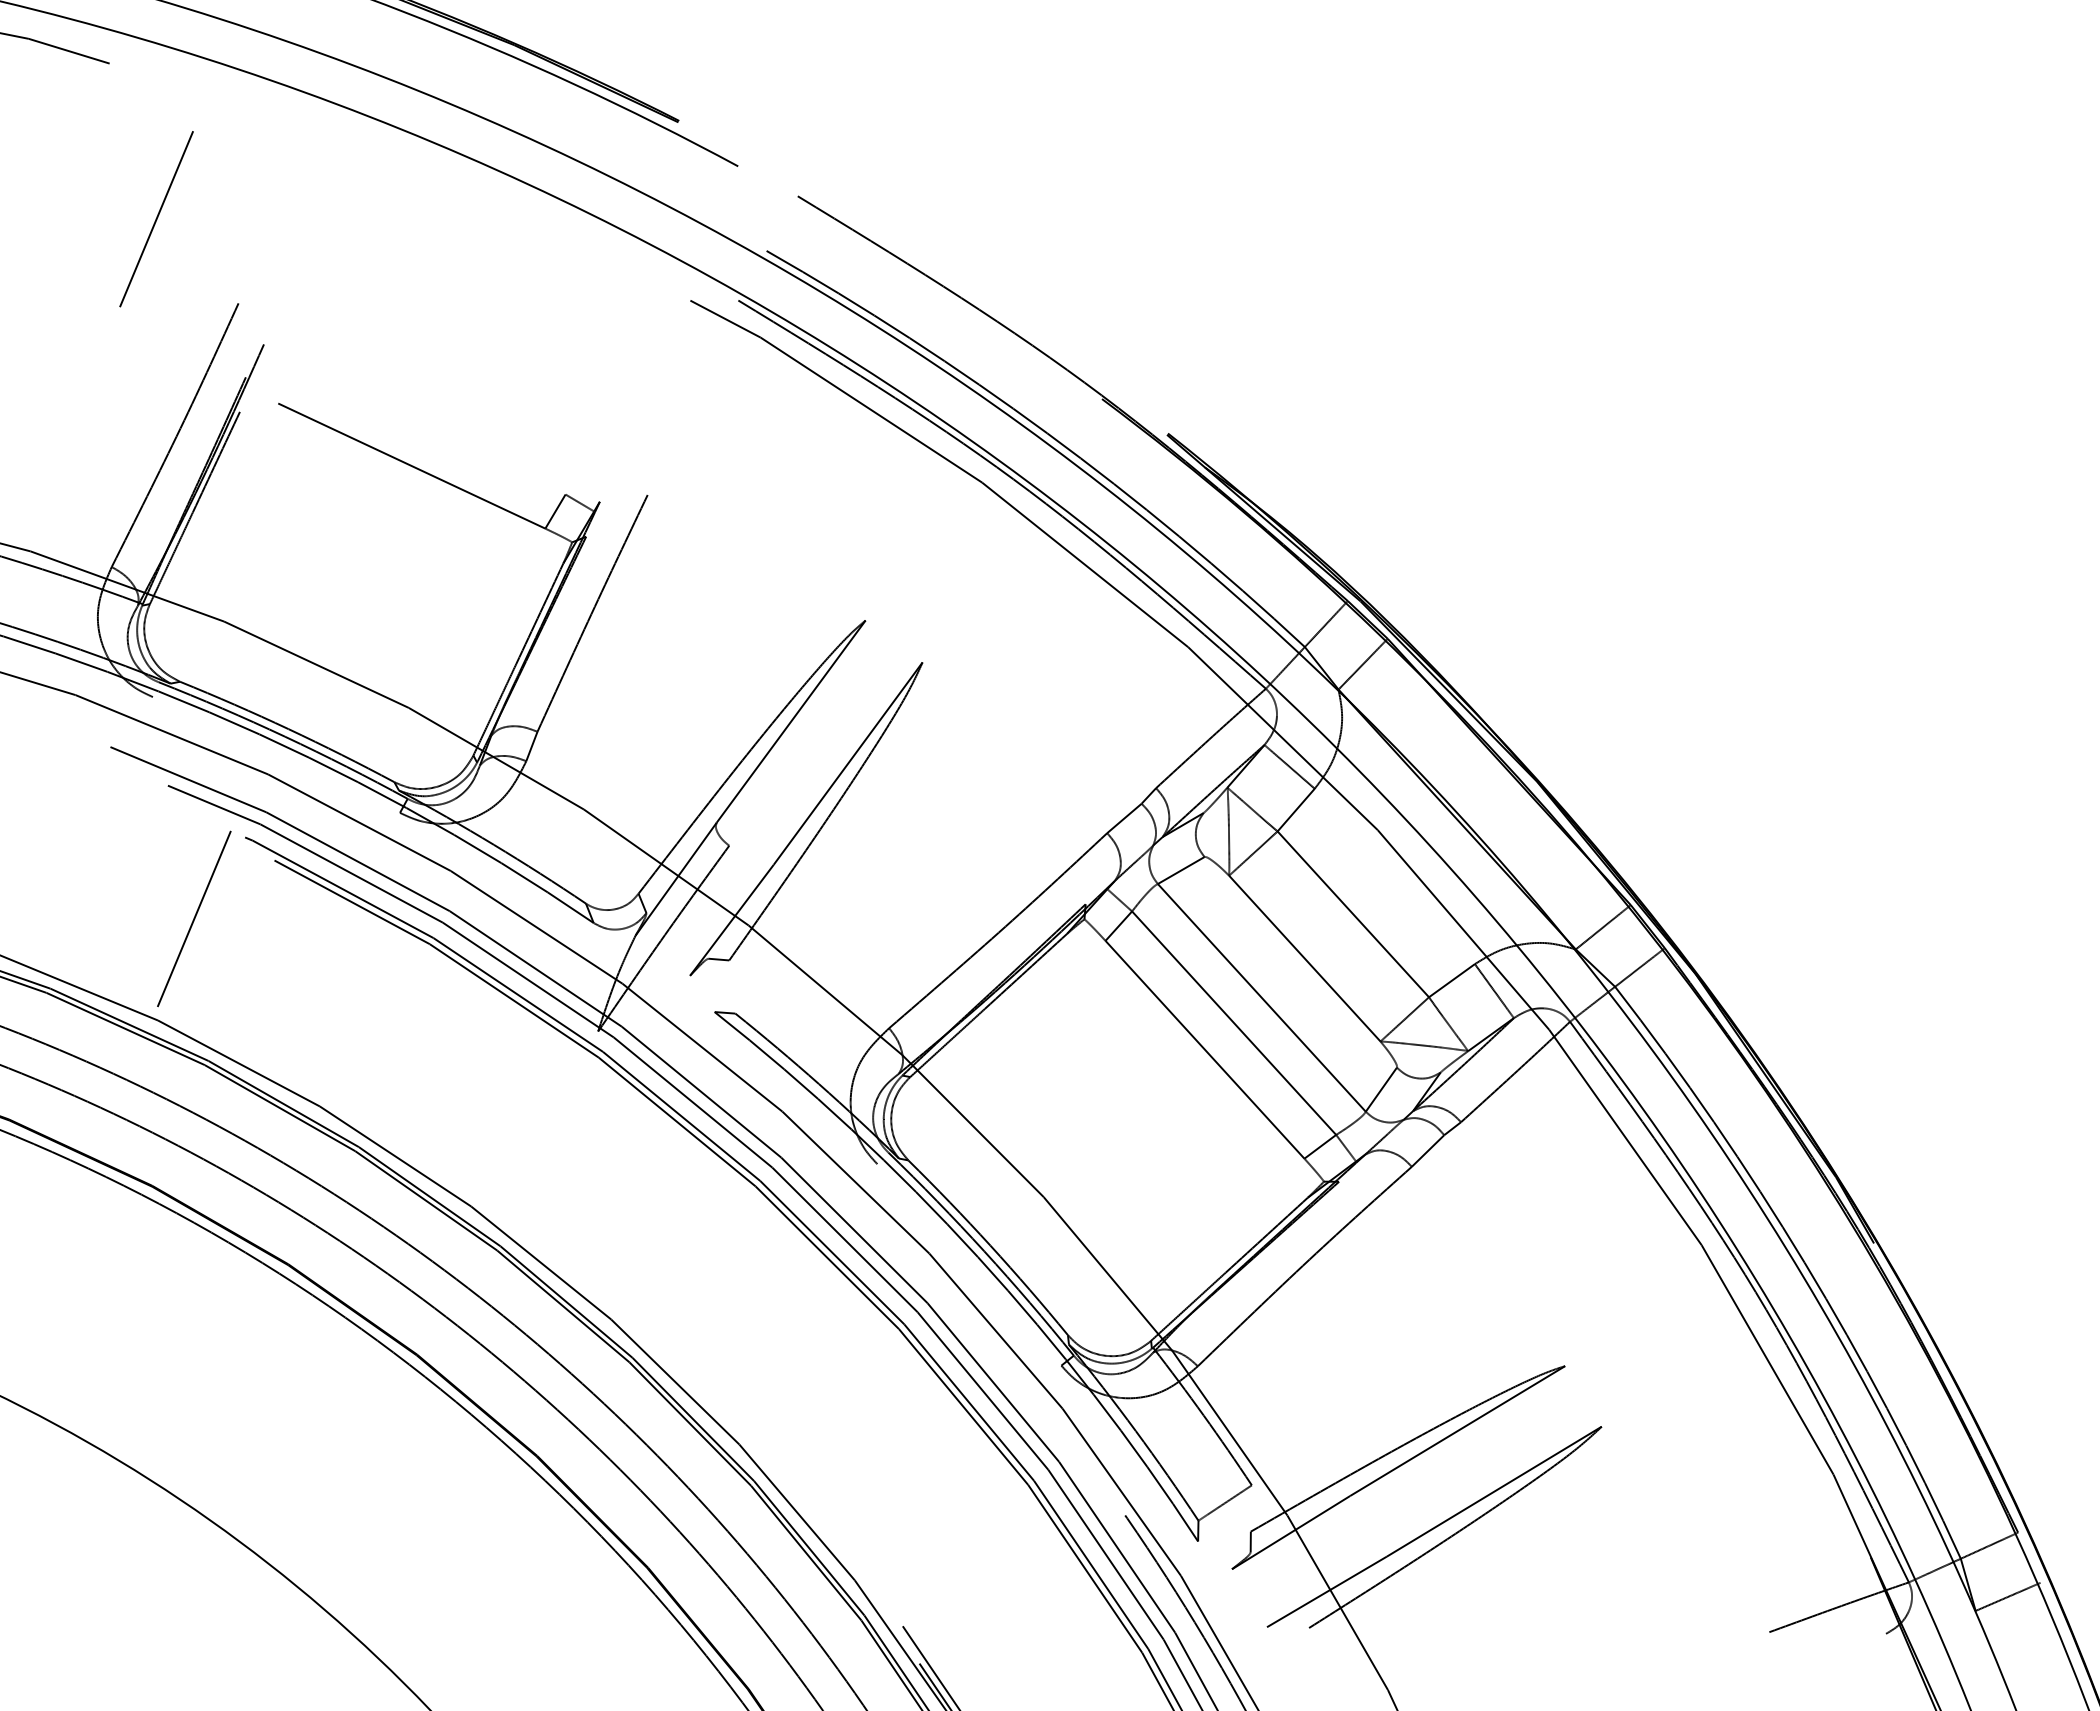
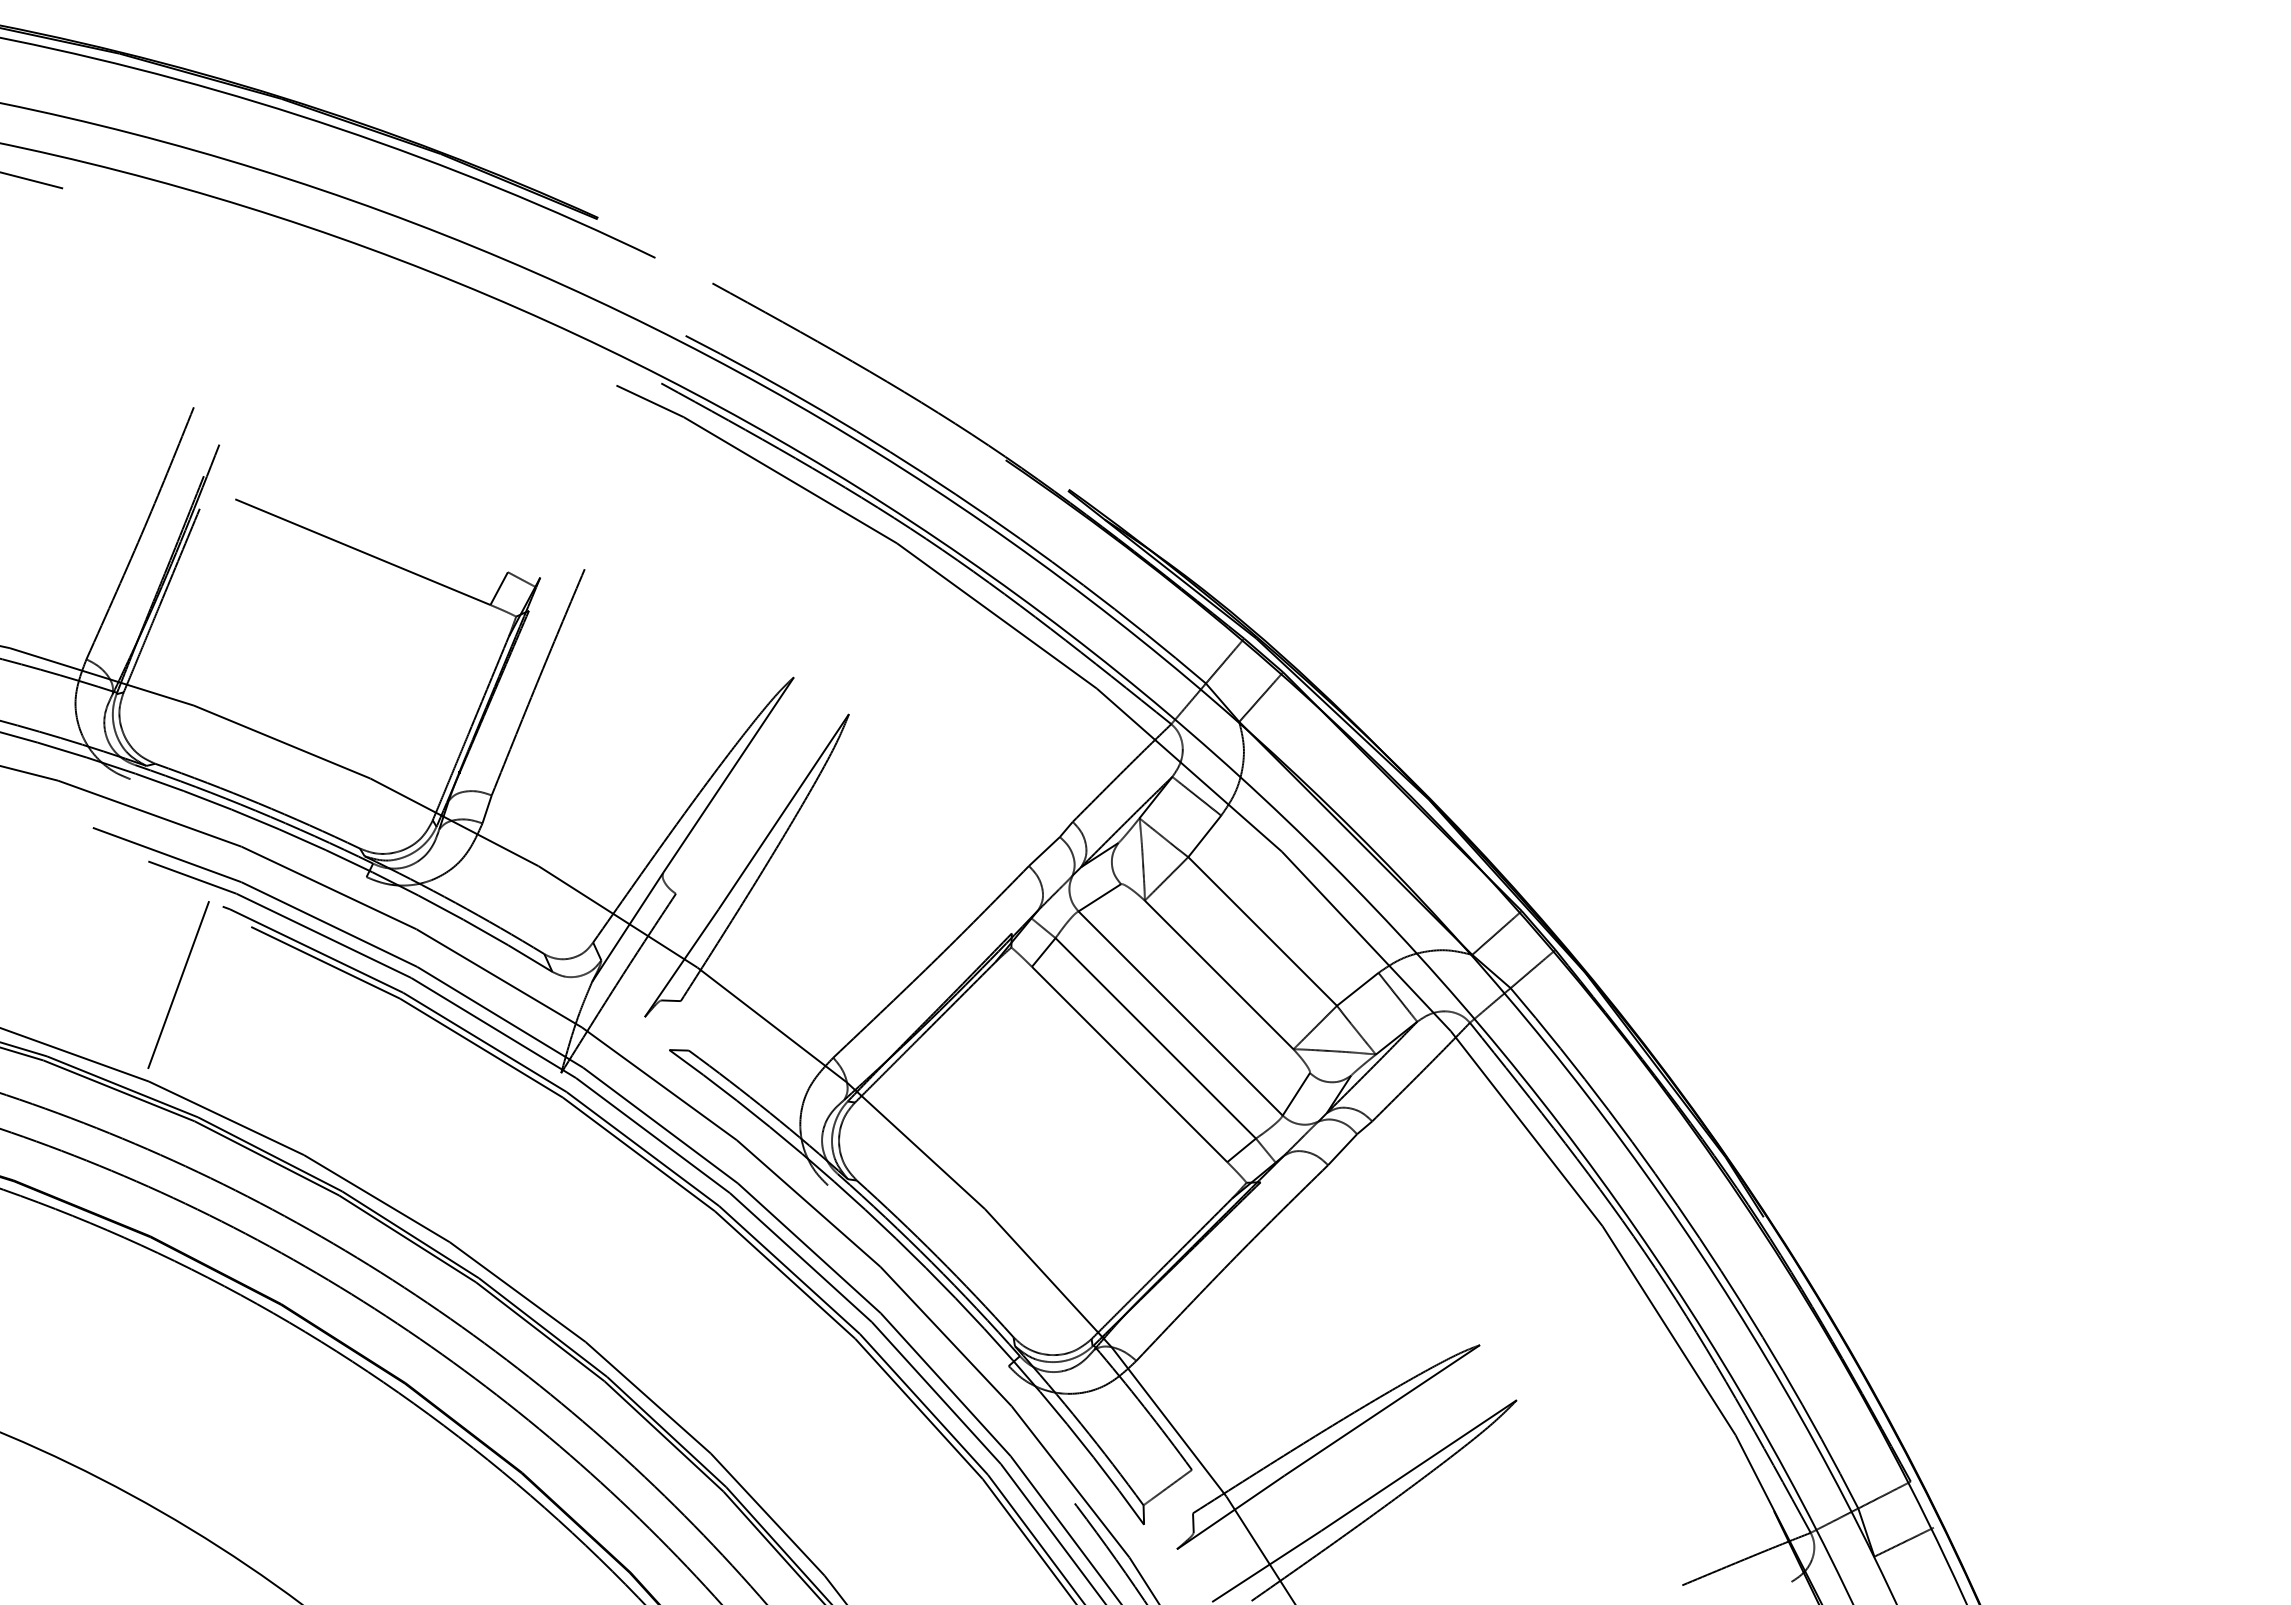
line: (156, 218) -> (113, 331), removed

